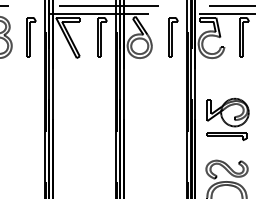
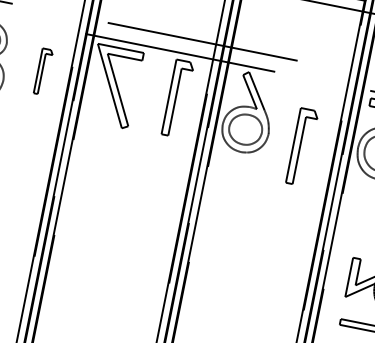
part: (31, 37) -> (43, 72), size x0.6
part: (173, 37) -> (302, 147), moved

